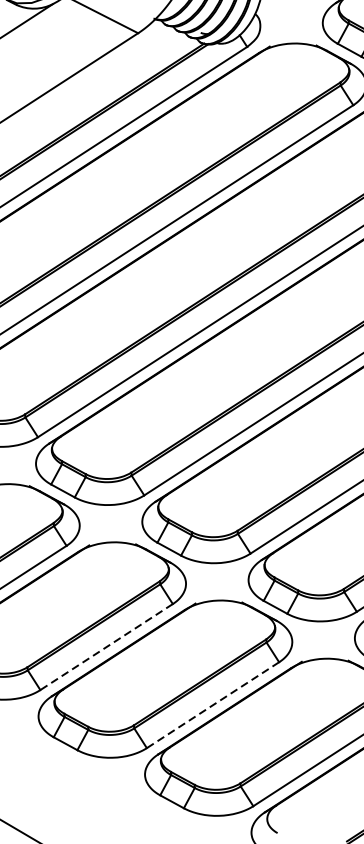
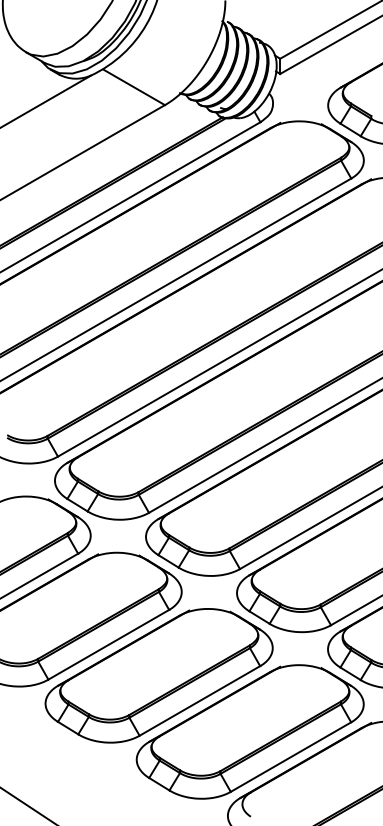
line: (106, 646) -> (108, 644), dashed -> solid
line: (212, 704) -> (199, 700), dashed -> solid

